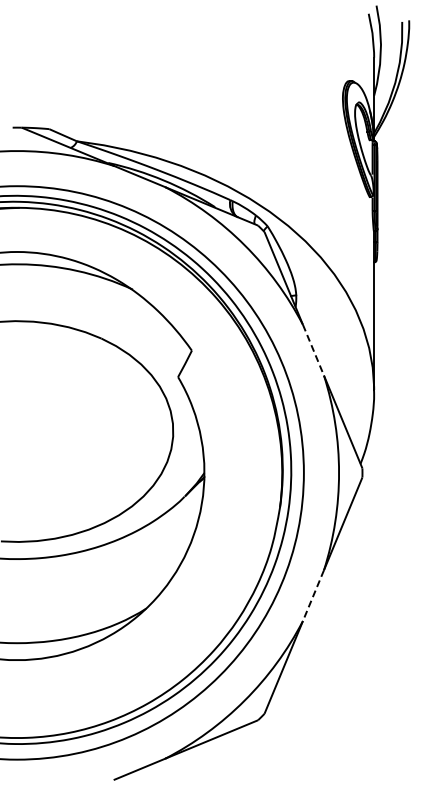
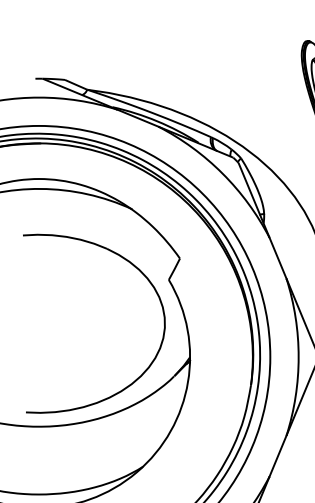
line: (313, 350) -> (278, 258), dashed -> solid
line: (313, 596) -> (278, 456), dashed -> solid

